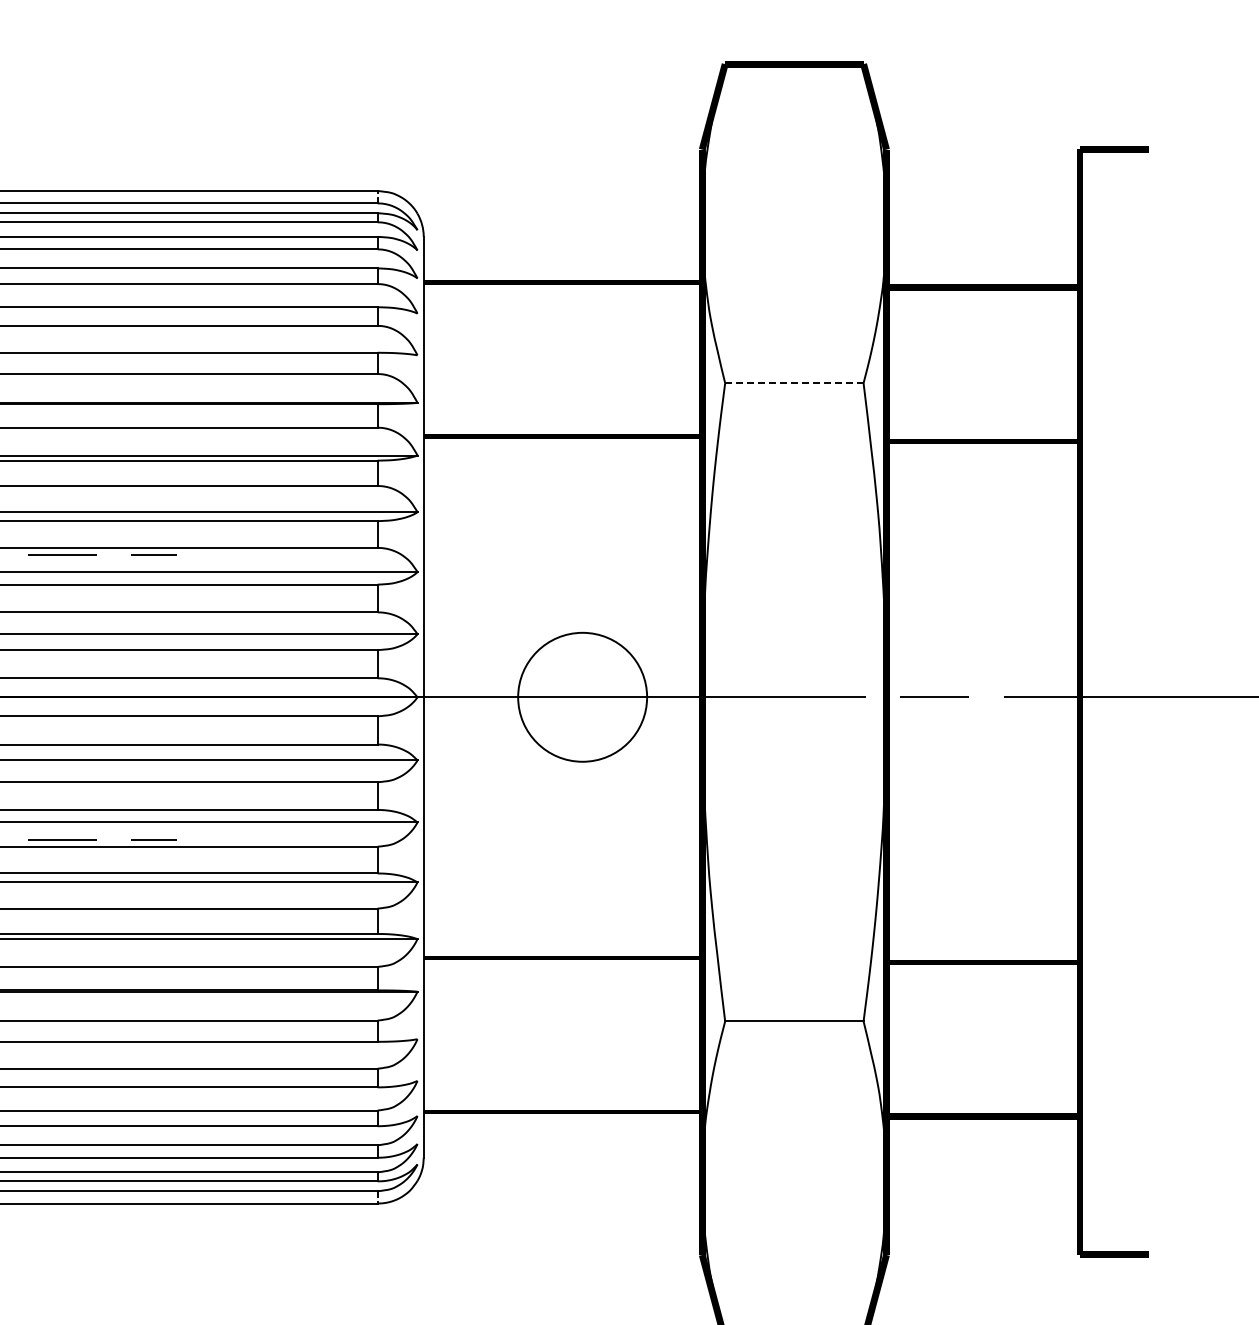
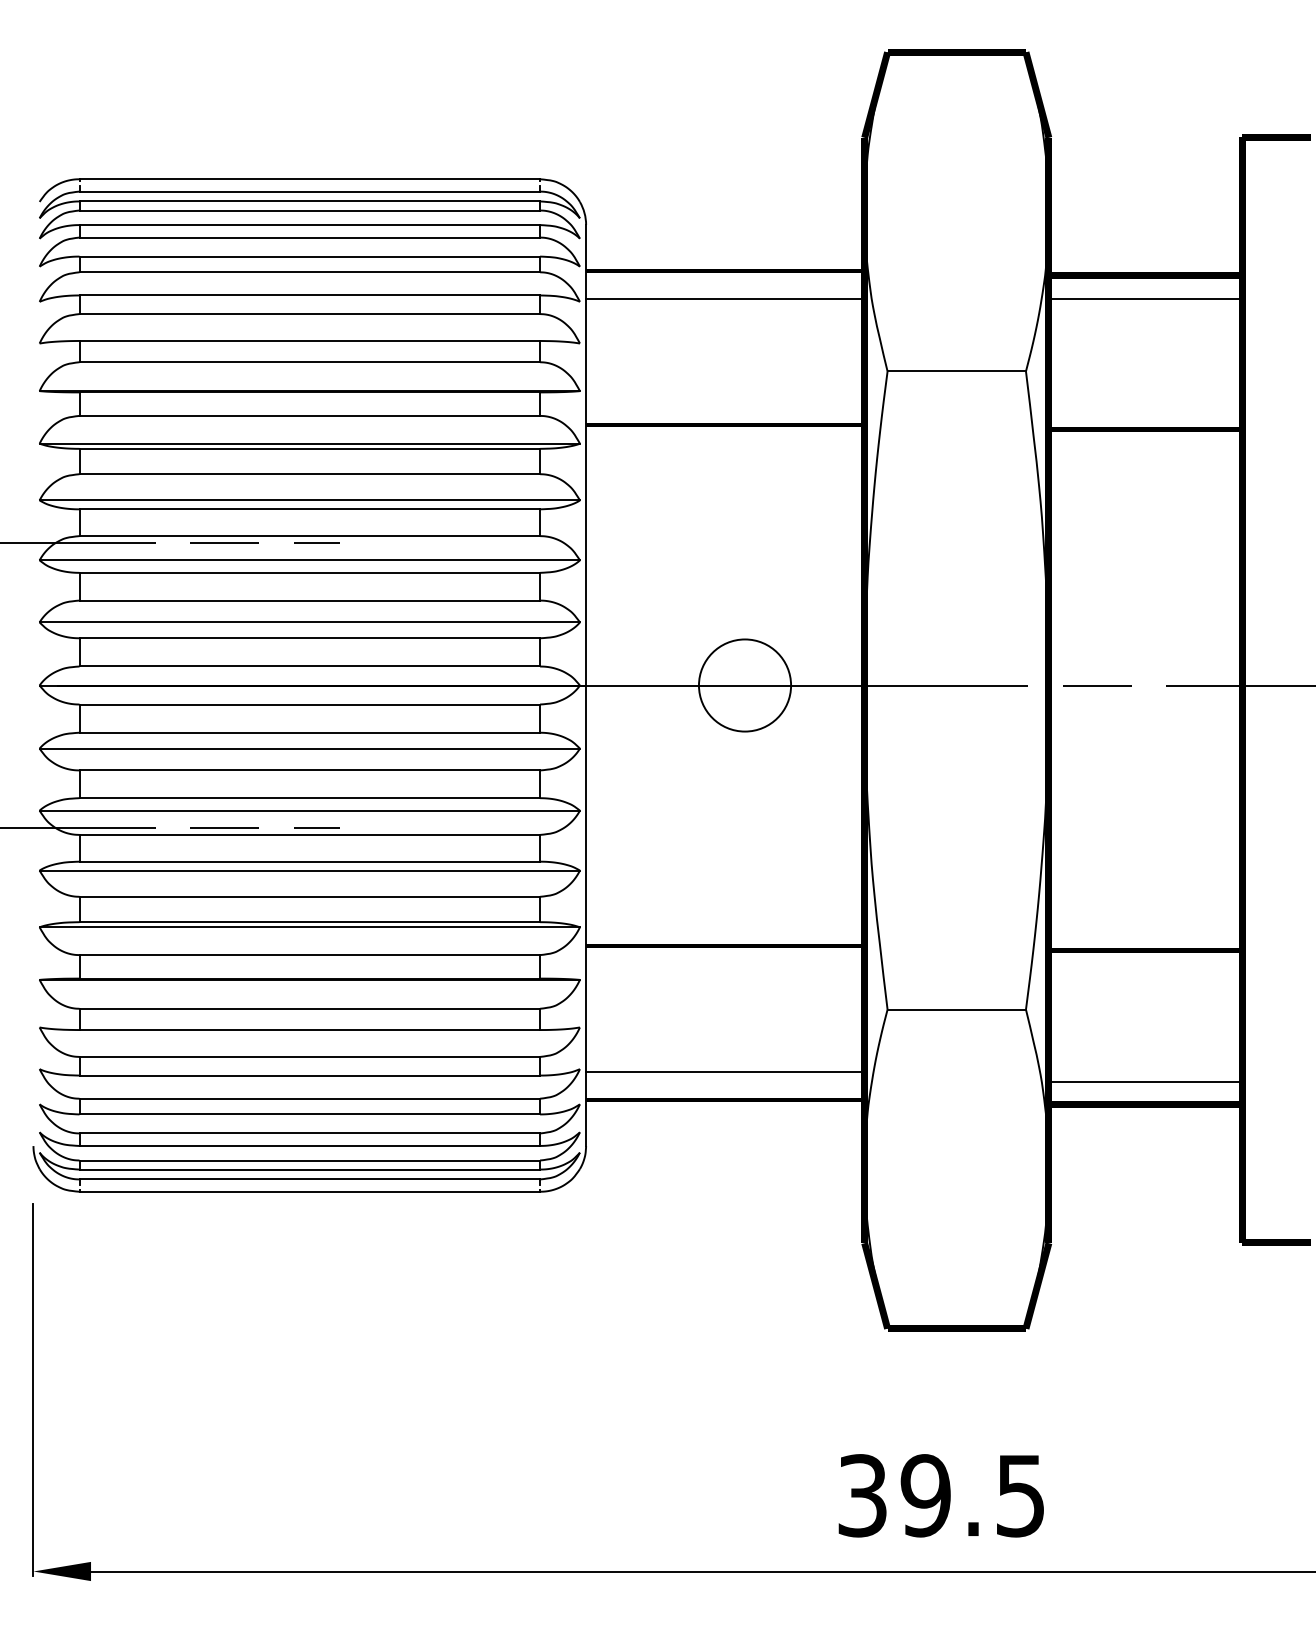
line: (563, 310) -> (725, 298), added
line: (983, 310) -> (1145, 298), added
line: (795, 383) -> (957, 371), dashed -> solid
circle: (582, 697) -> (744, 685), size x0.71
line: (563, 1084) -> (725, 1072), added
line: (983, 1093) -> (1145, 1081), added

